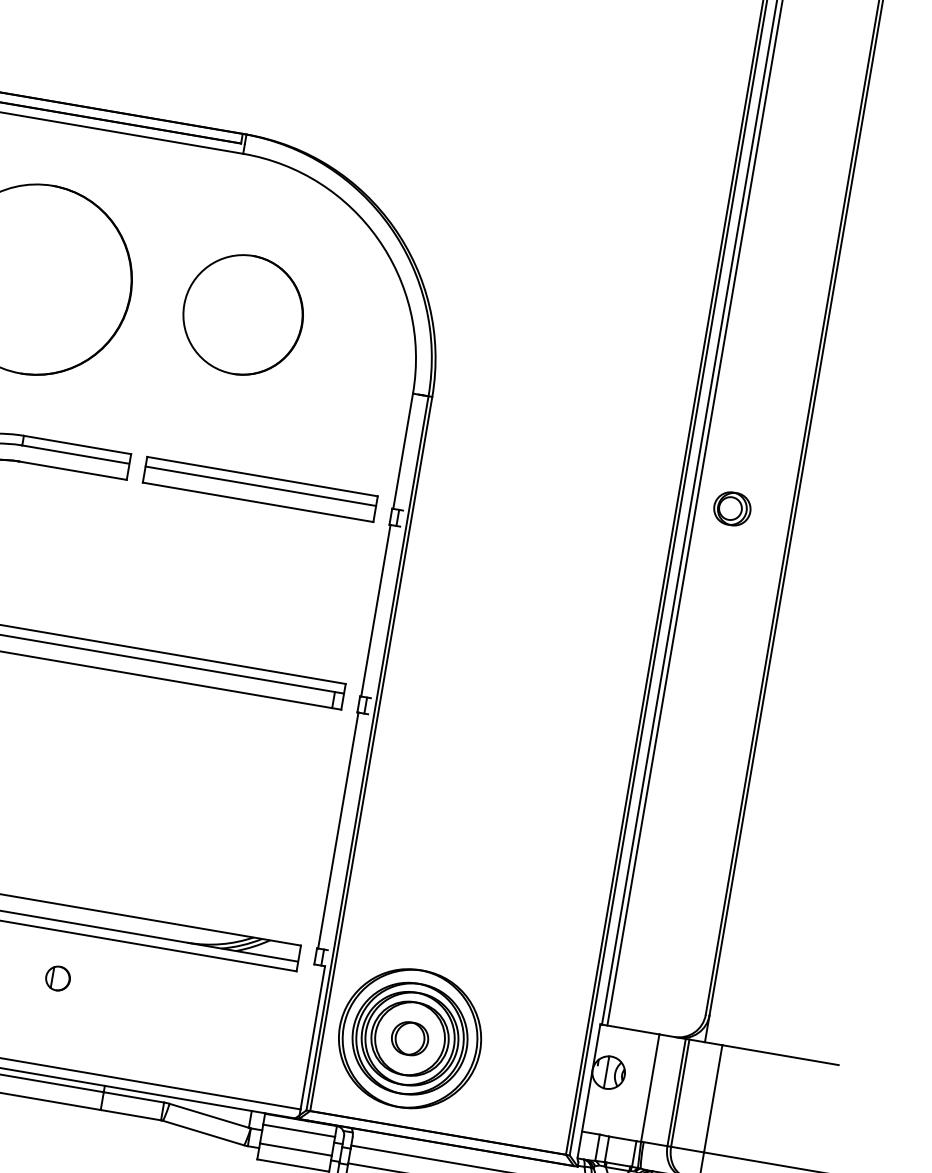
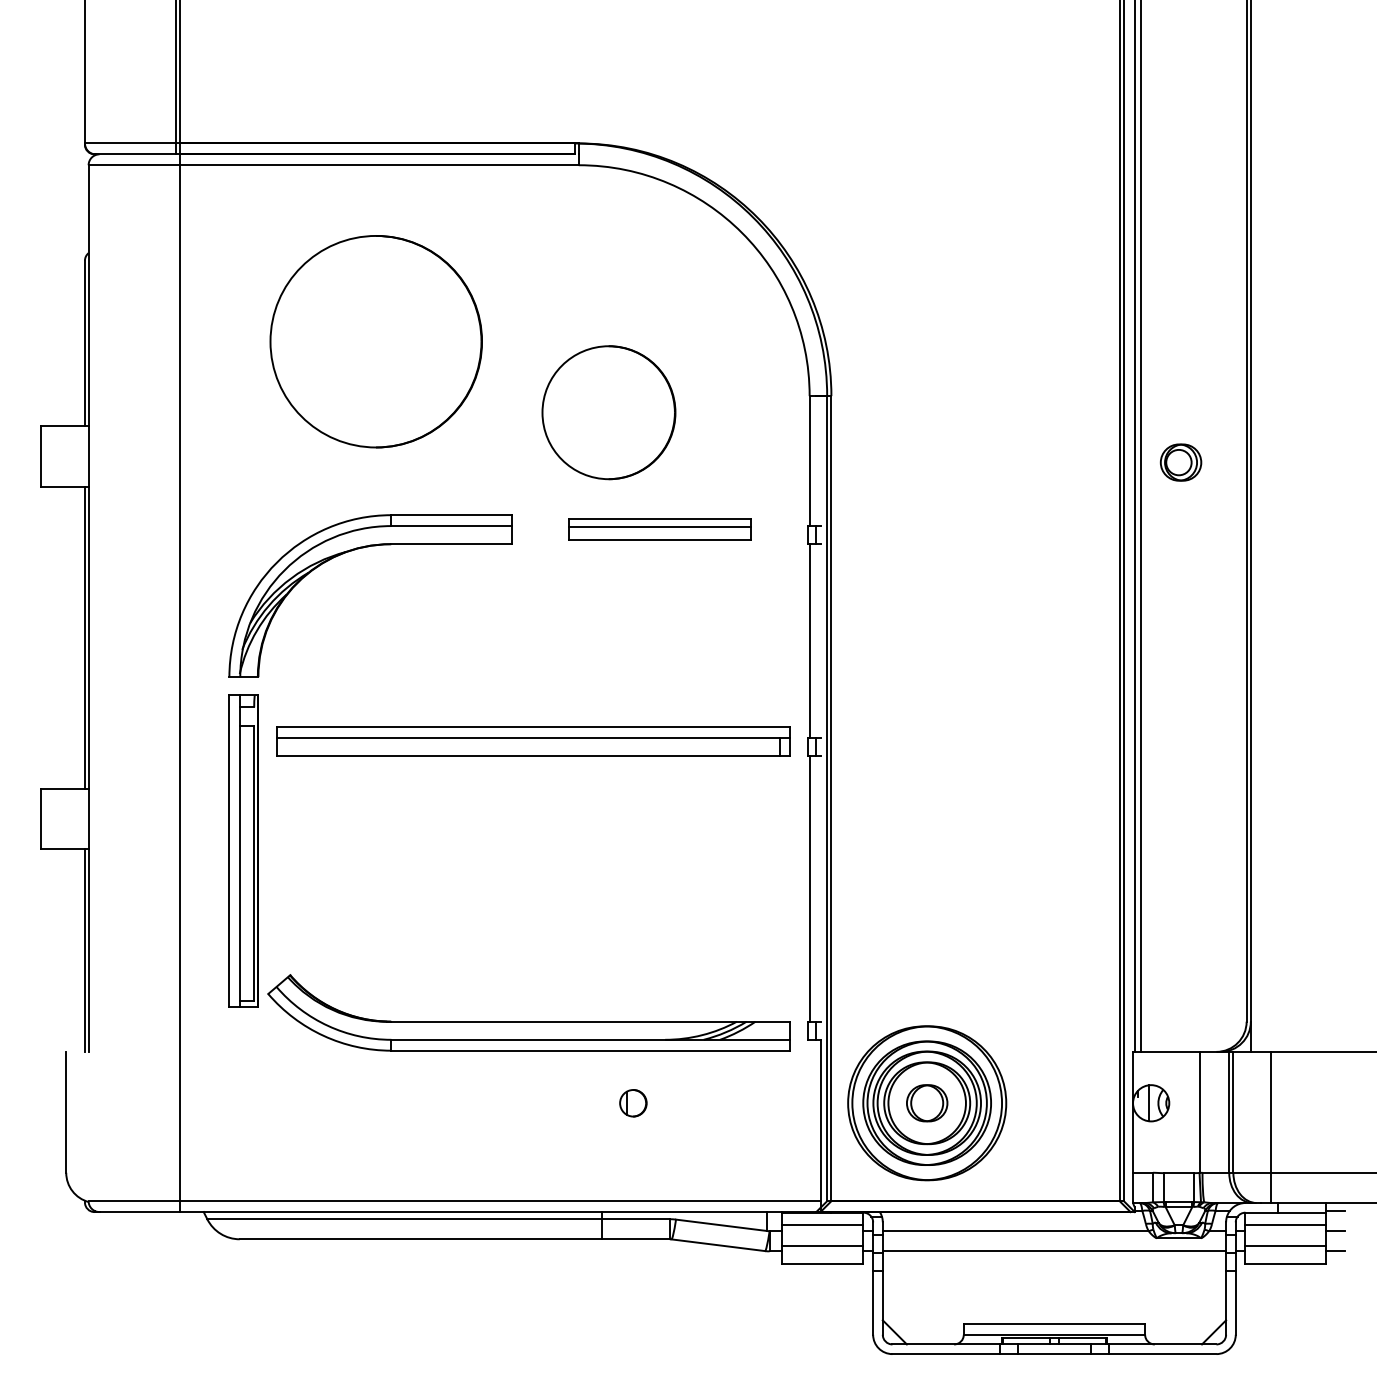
part: (242, 314) -> (608, 412), moved
part: (259, 489) -> (659, 529), size x0.7
part: (58, 978) -> (633, 1103), moved

